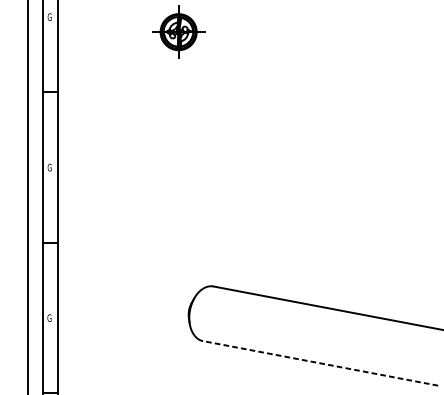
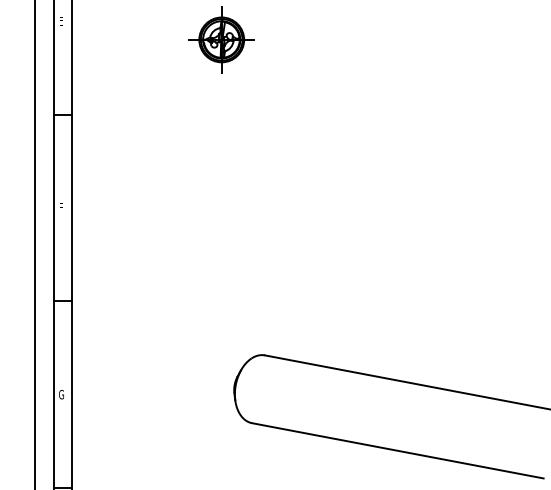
text: (49, 16) -> (61, 20), G -> E
text: (49, 167) -> (61, 207), G -> F
line: (320, 363) -> (397, 450), dashed -> solid

